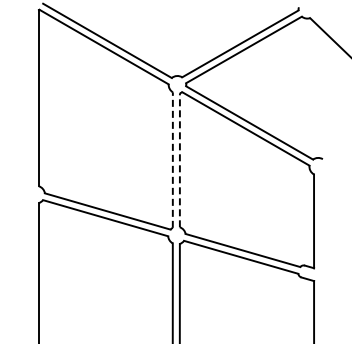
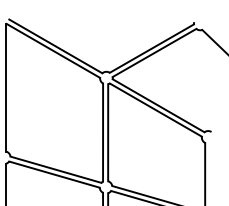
line: (179, 159) -> (107, 132), dashed -> solid
line: (172, 160) -> (102, 132), dashed -> solid

